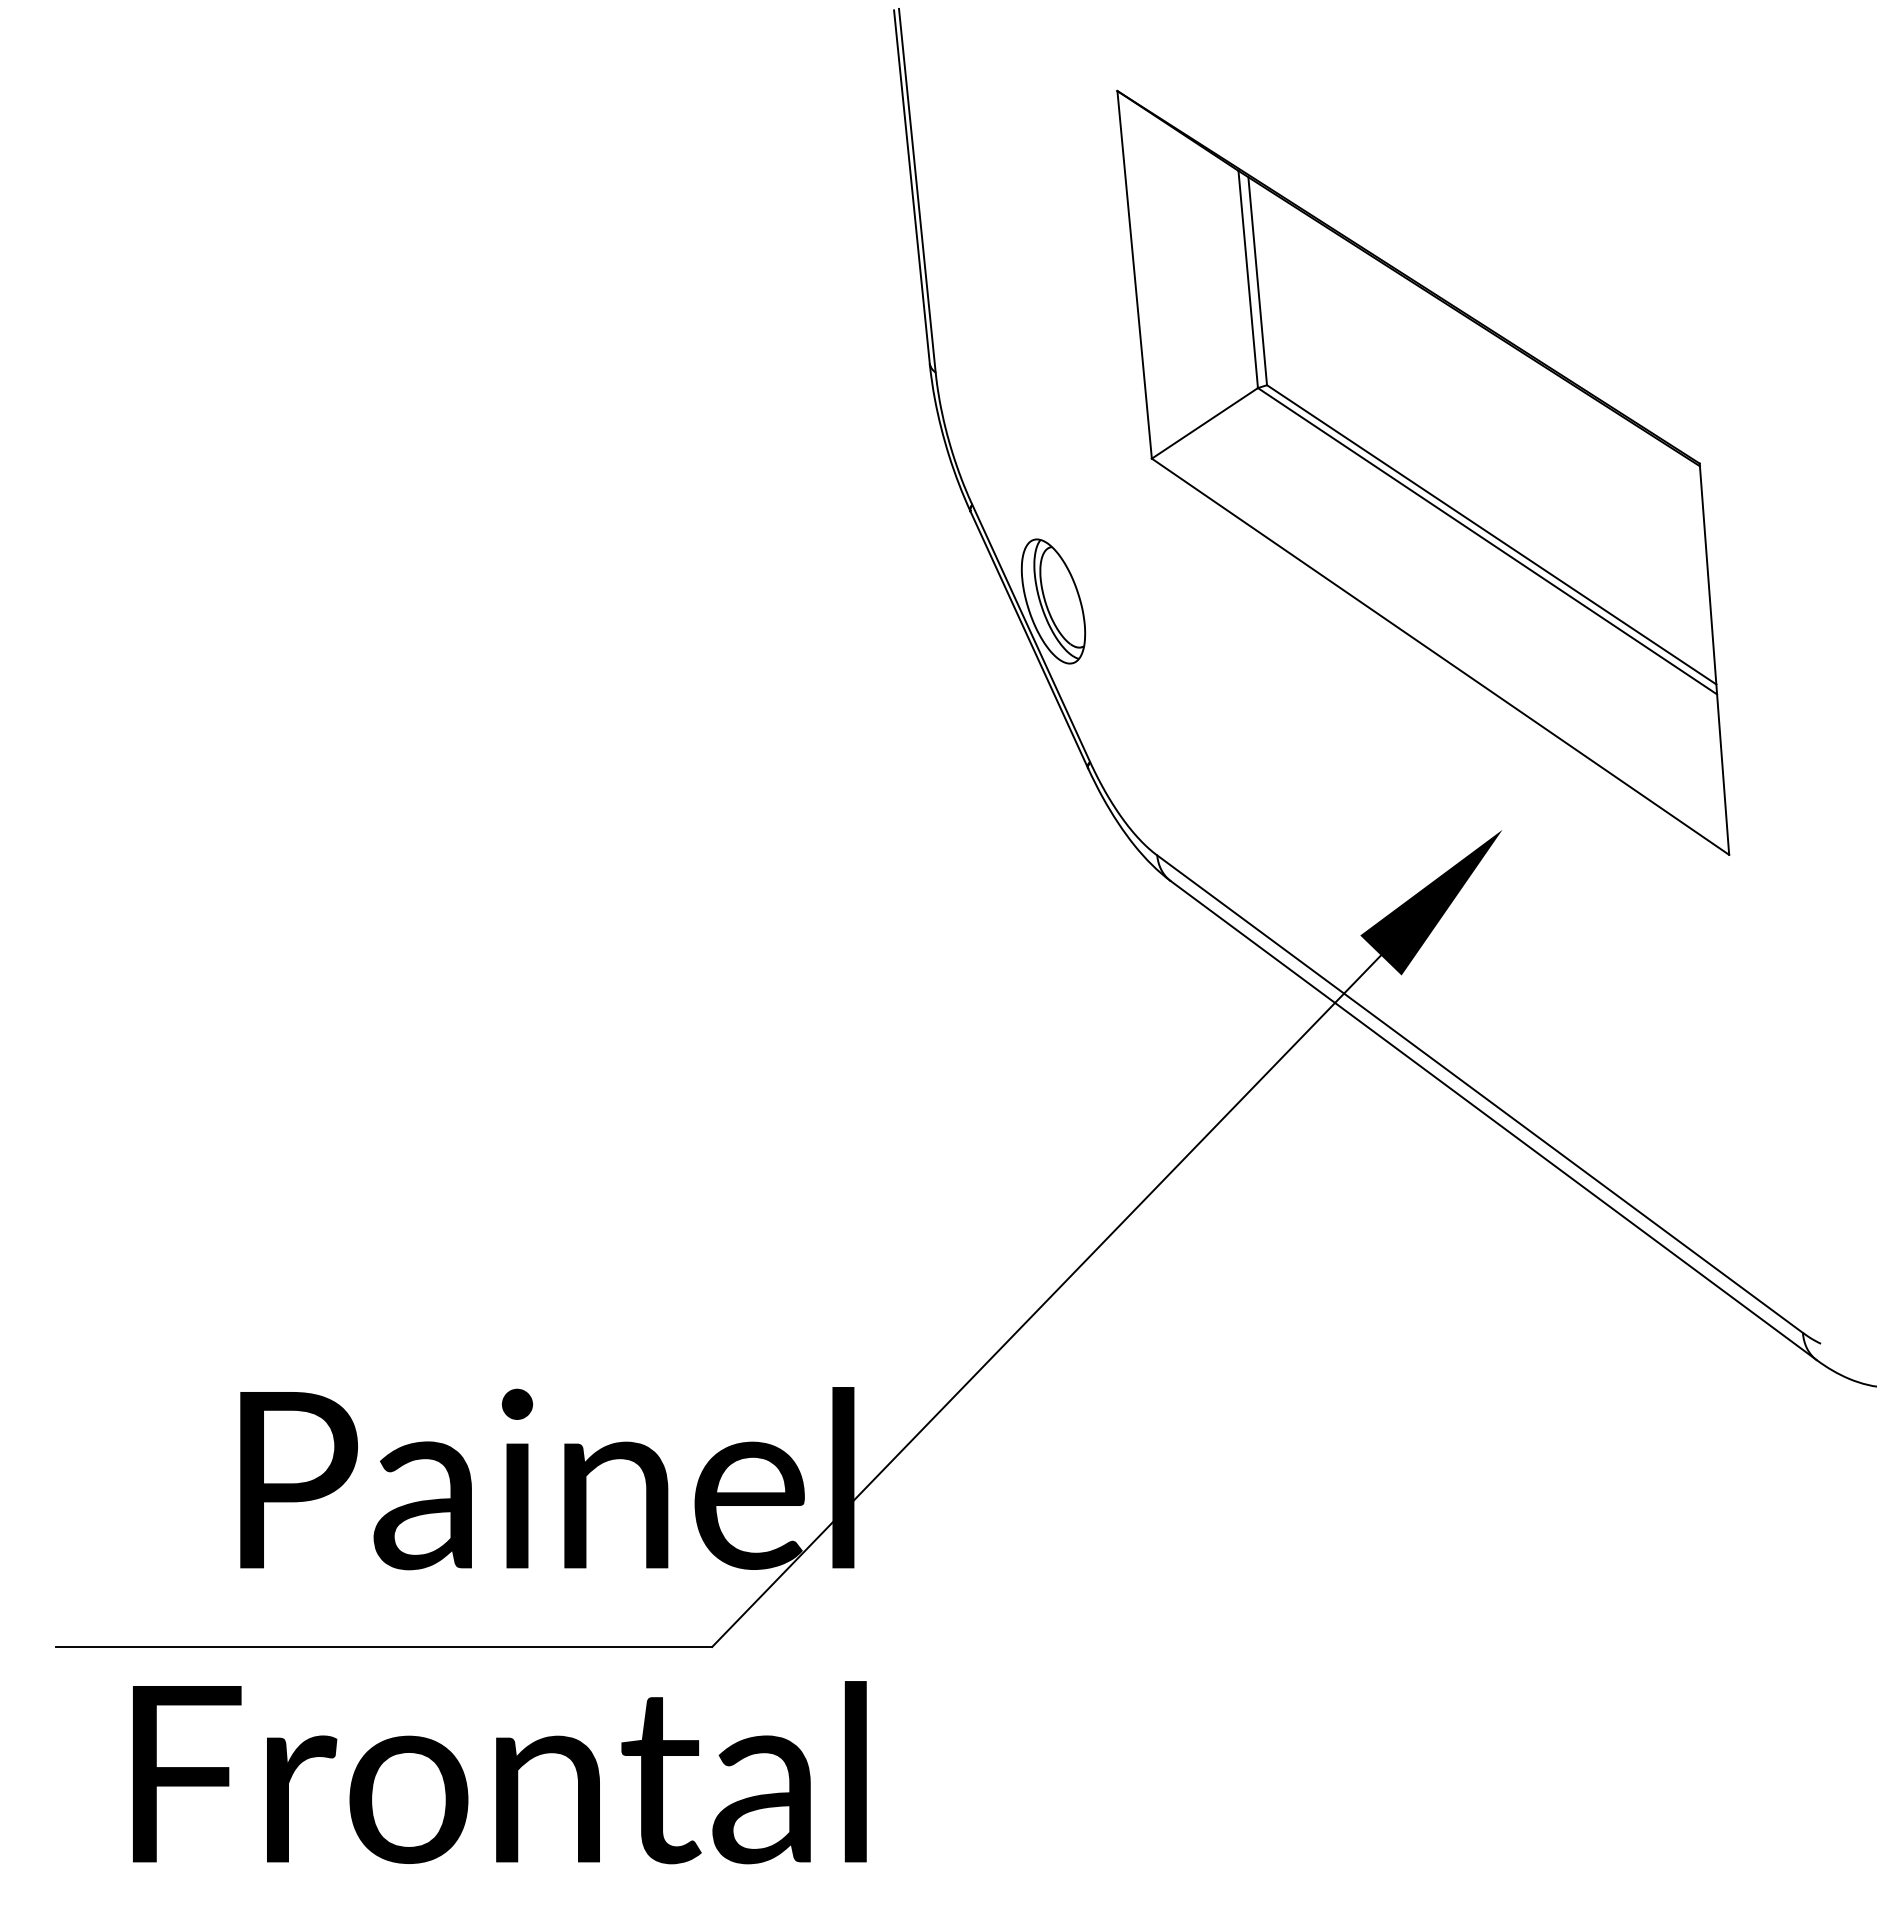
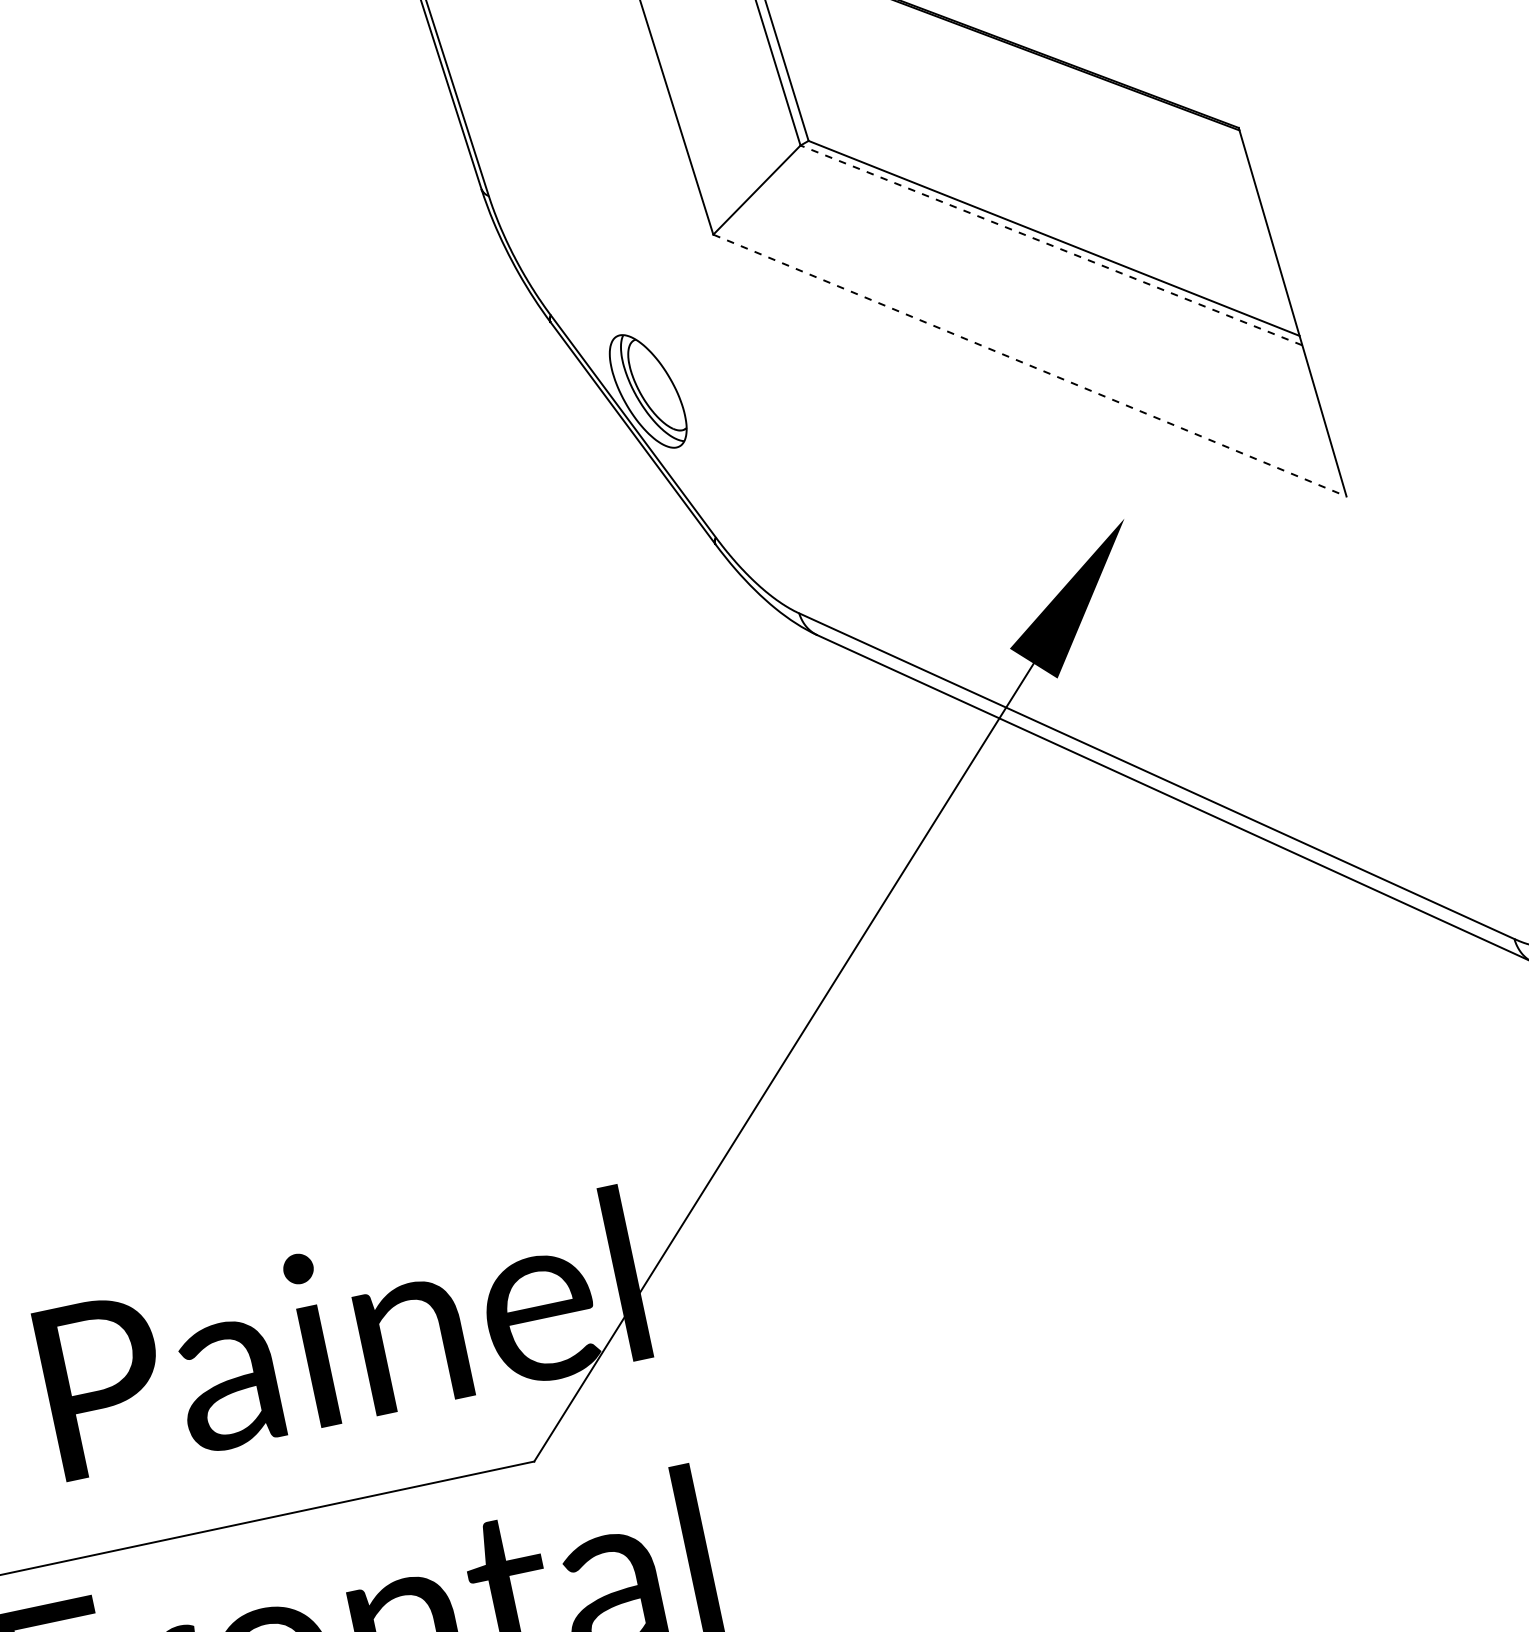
line: (1487, 541) -> (1051, 245), solid -> dashed
line: (1440, 657) -> (1030, 366), solid -> dashed

